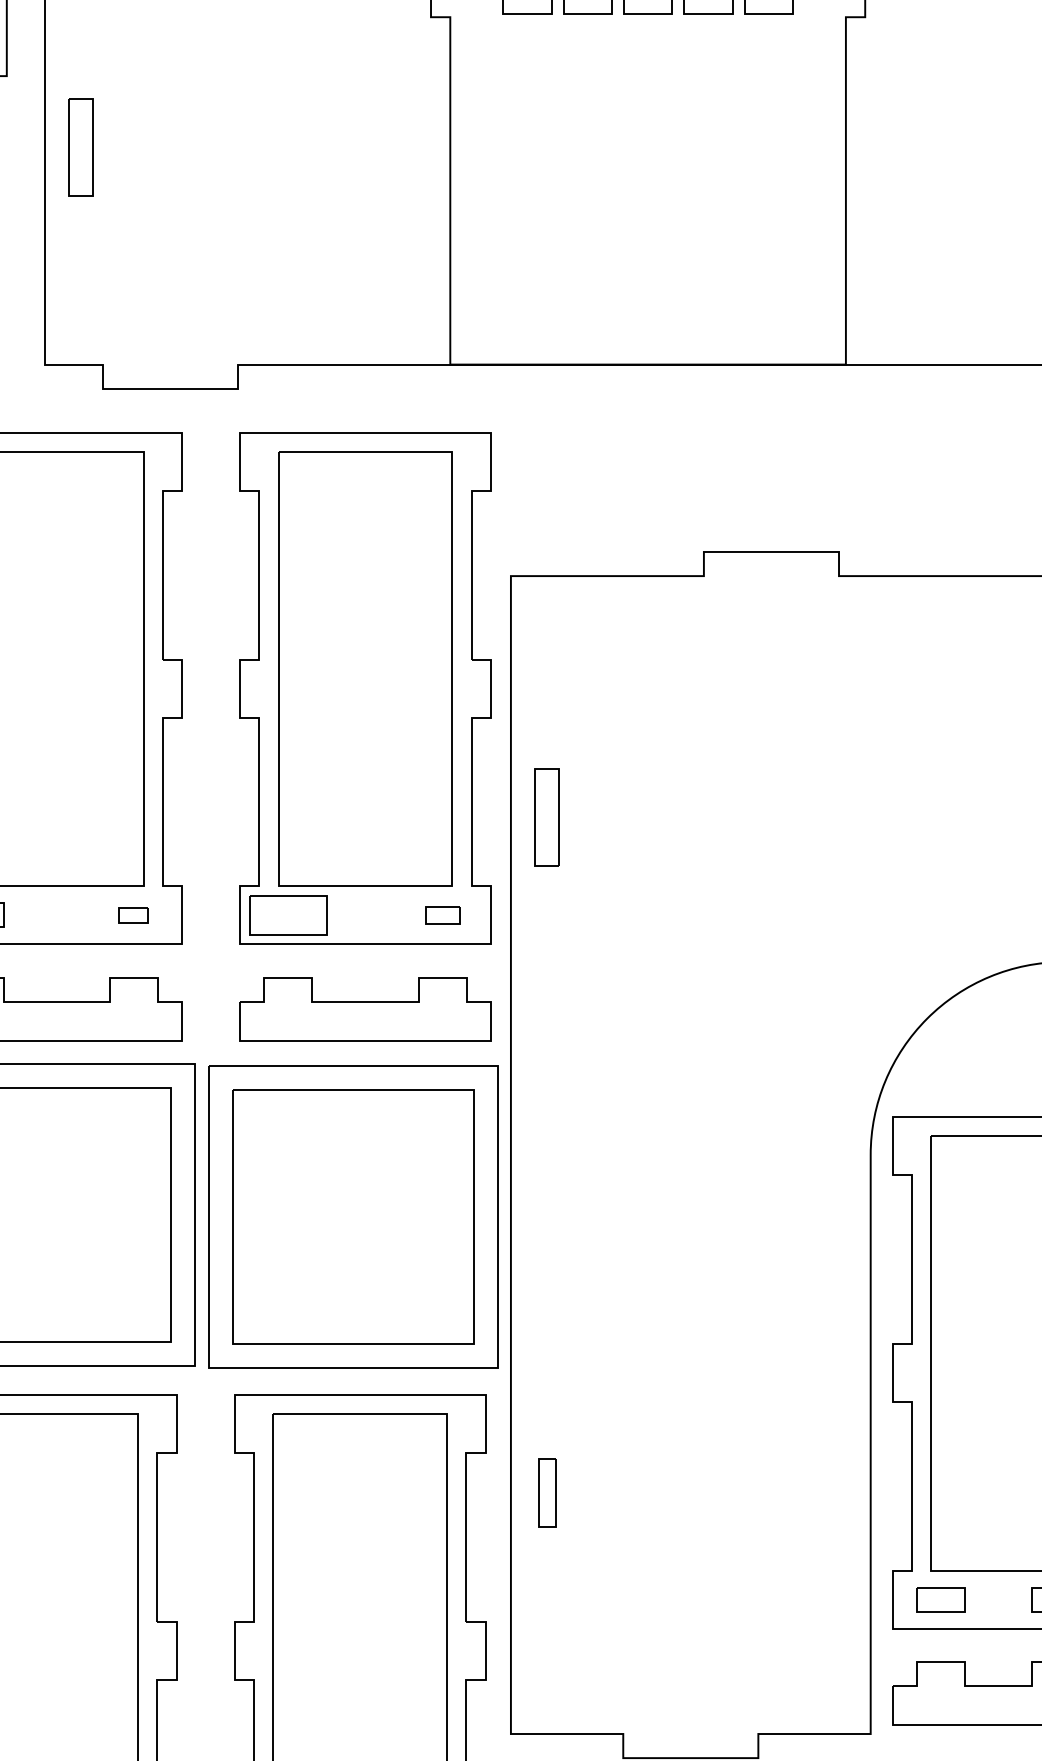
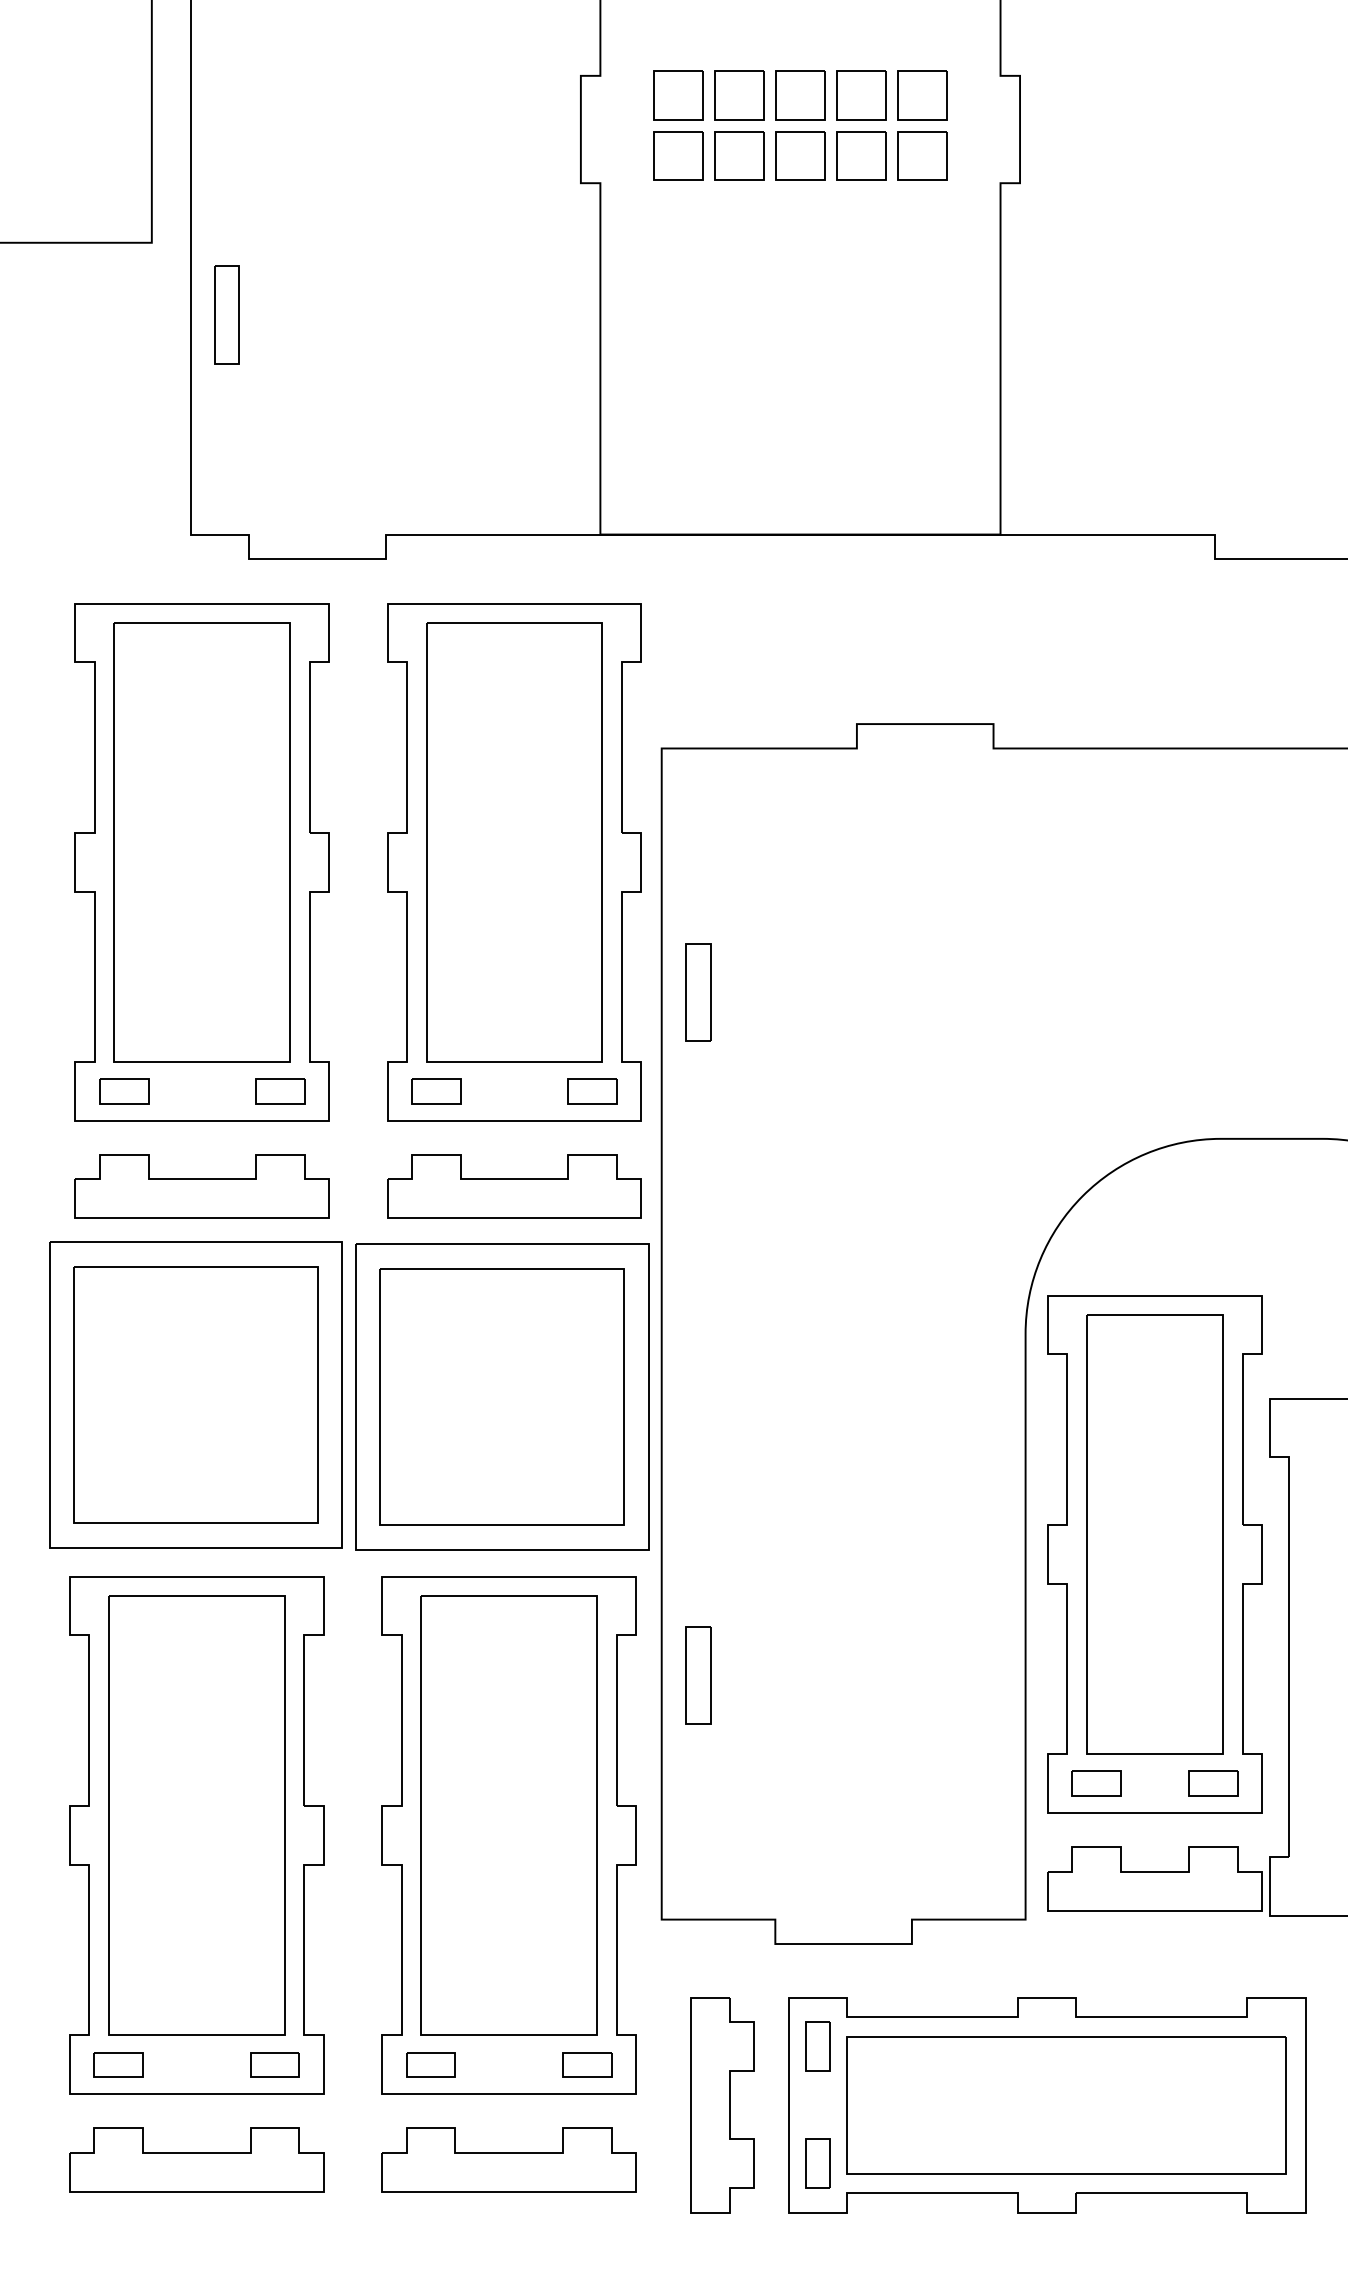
part: (134, 915) -> (280, 1091), size x1.67
part: (288, 915) -> (436, 1091), size x0.62
part: (442, 915) -> (592, 1091), size x1.43
part: (547, 1492) -> (698, 1675), size x1.43

